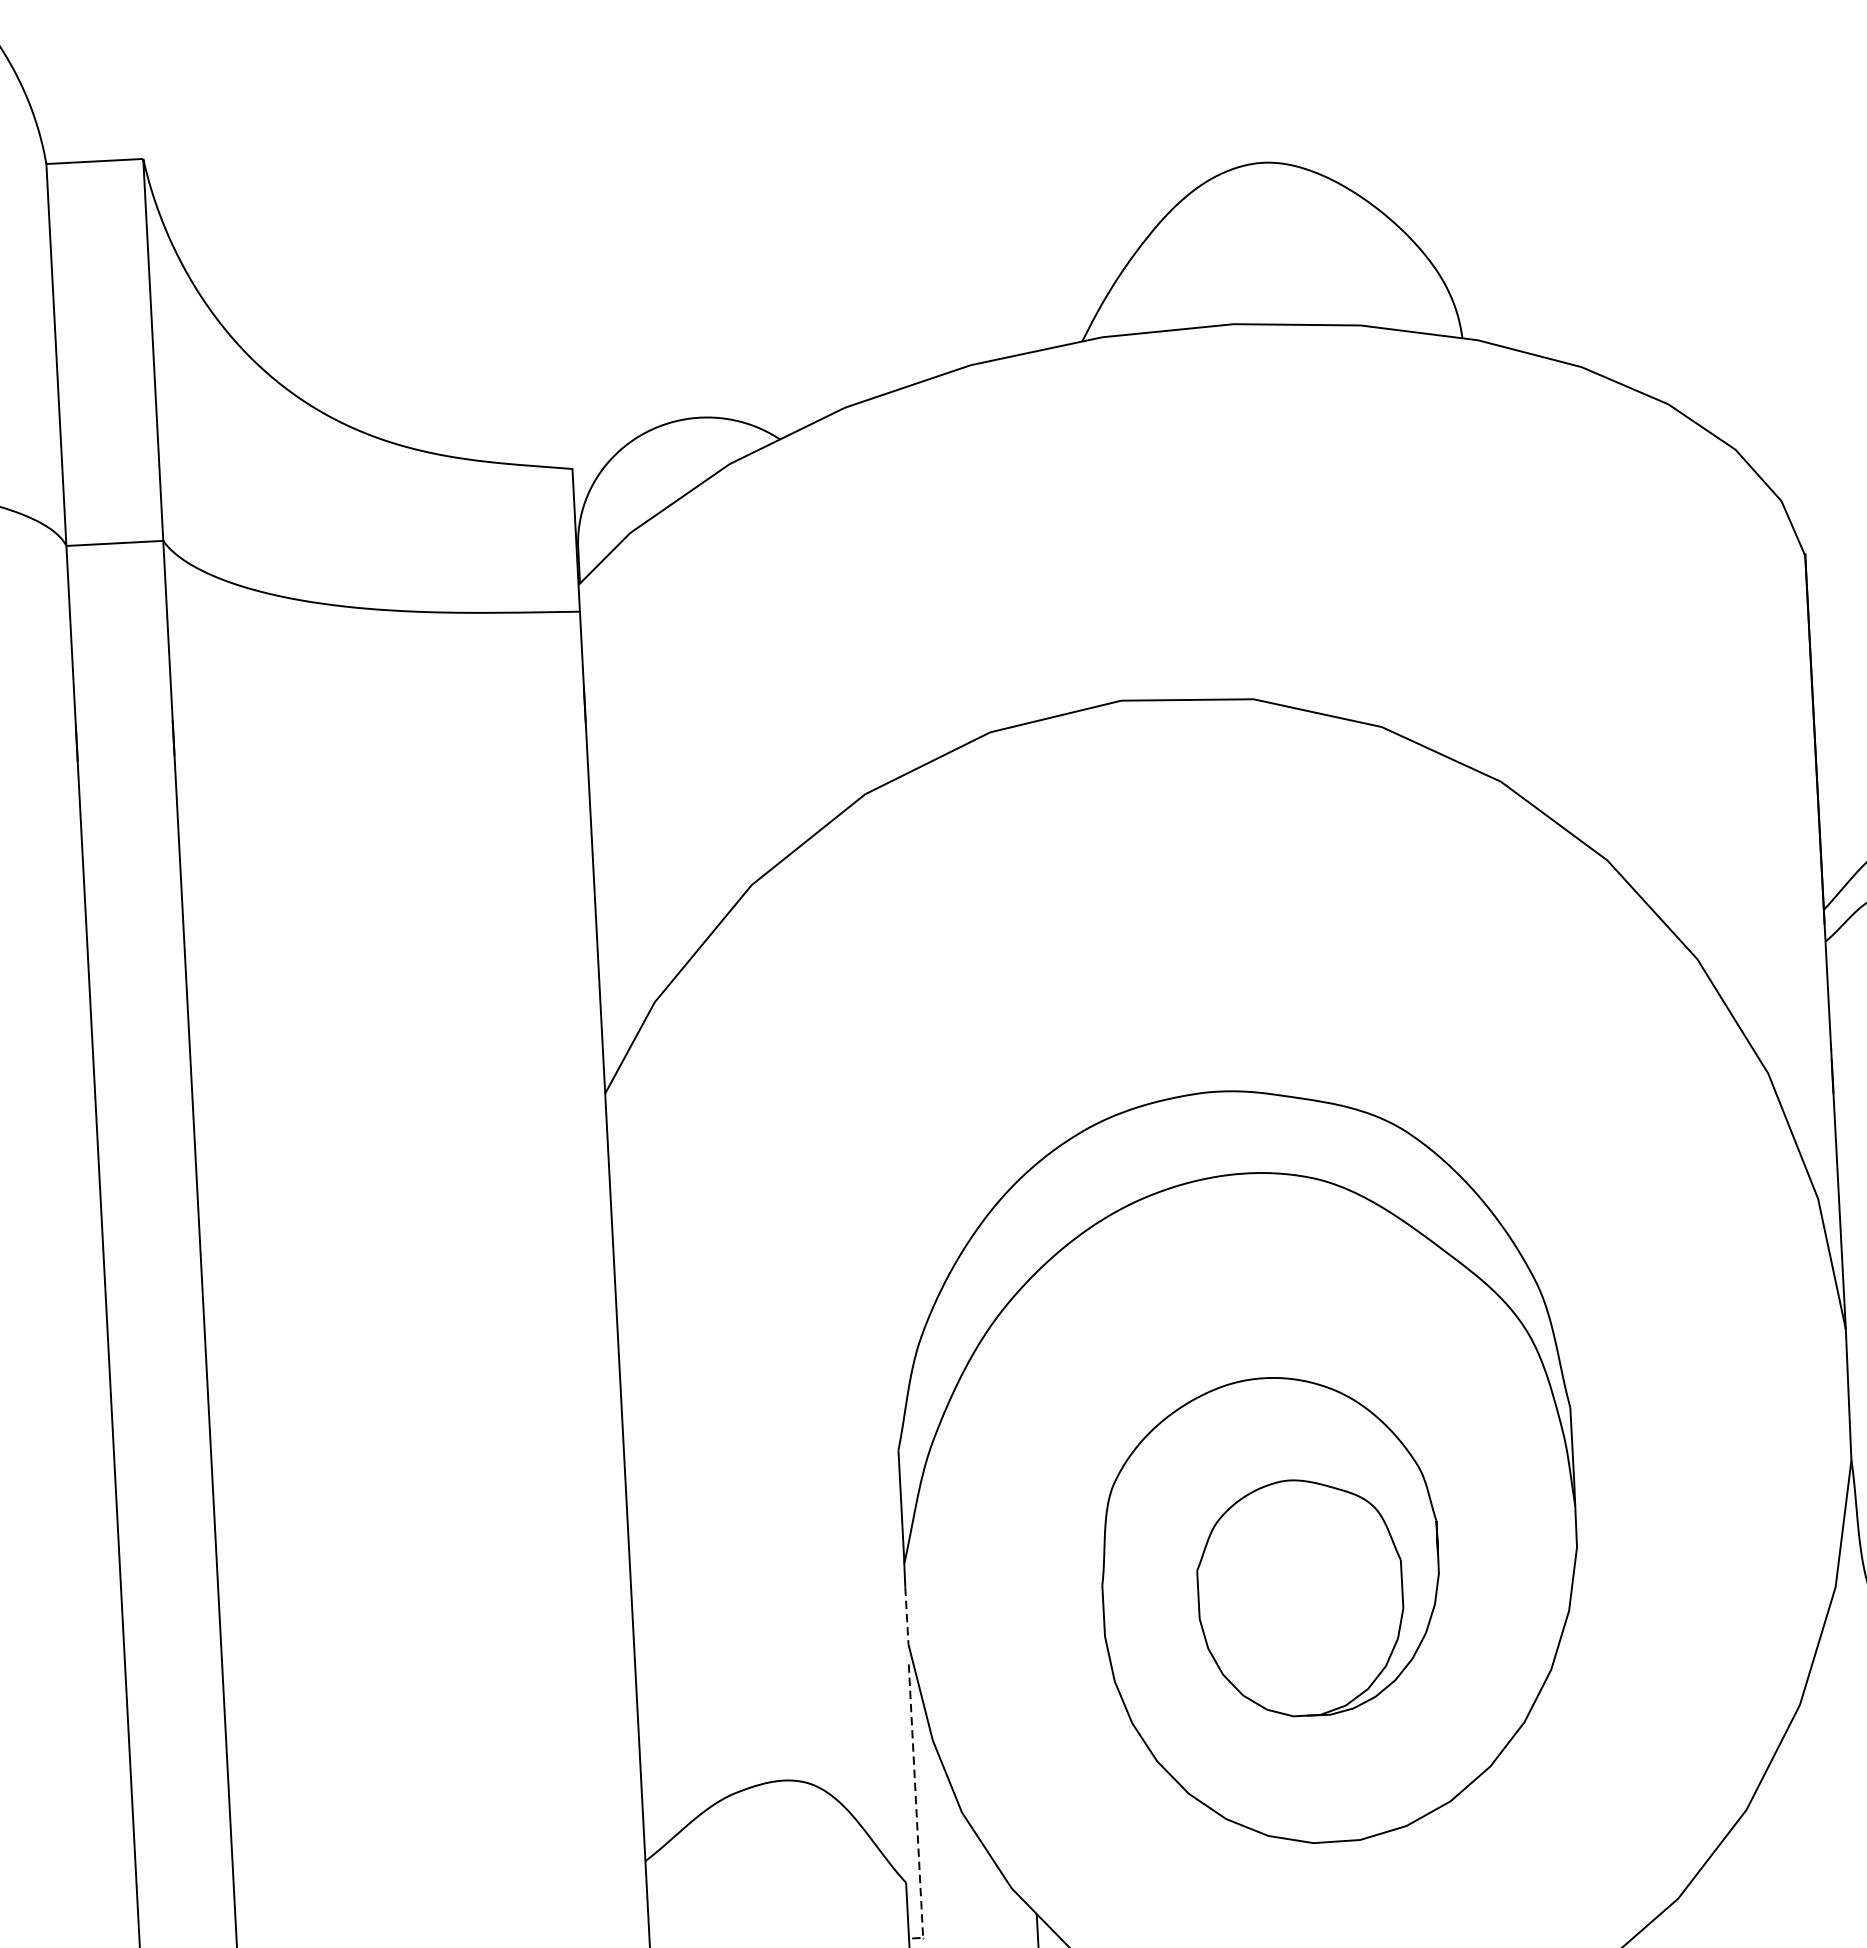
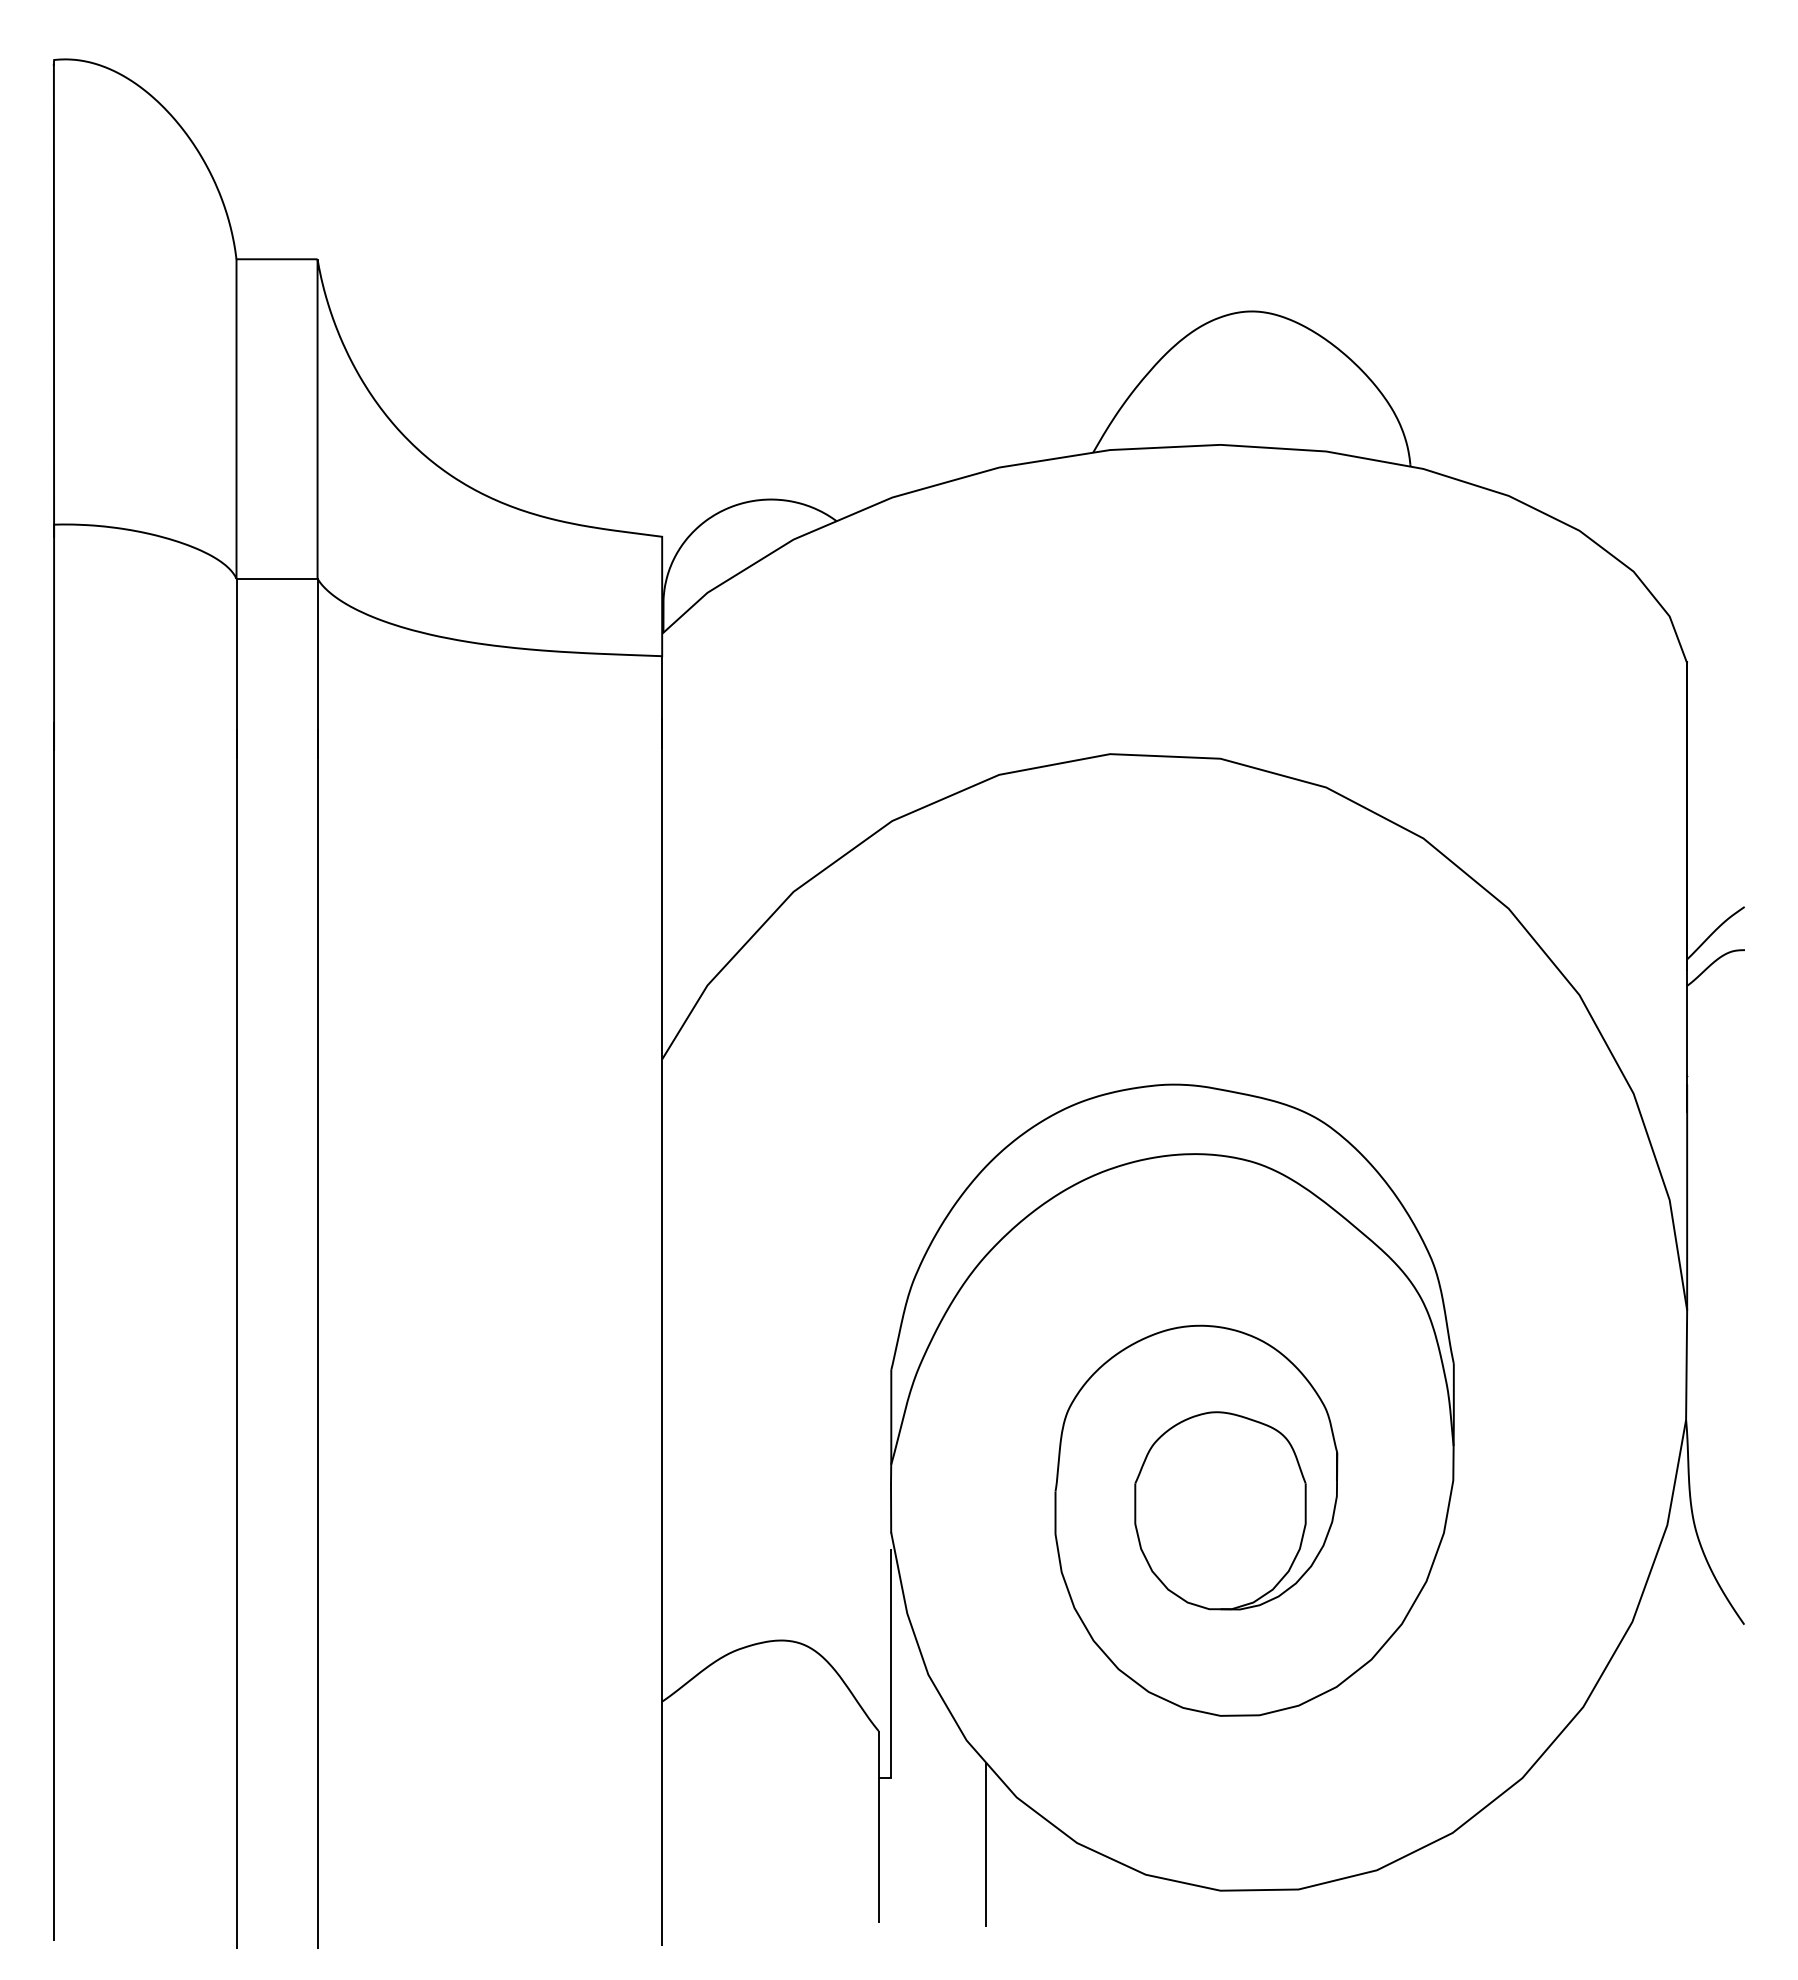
line: (907, 1615) -> (891, 1508), dashed -> solid
line: (916, 1809) -> (890, 1670), dashed -> solid

